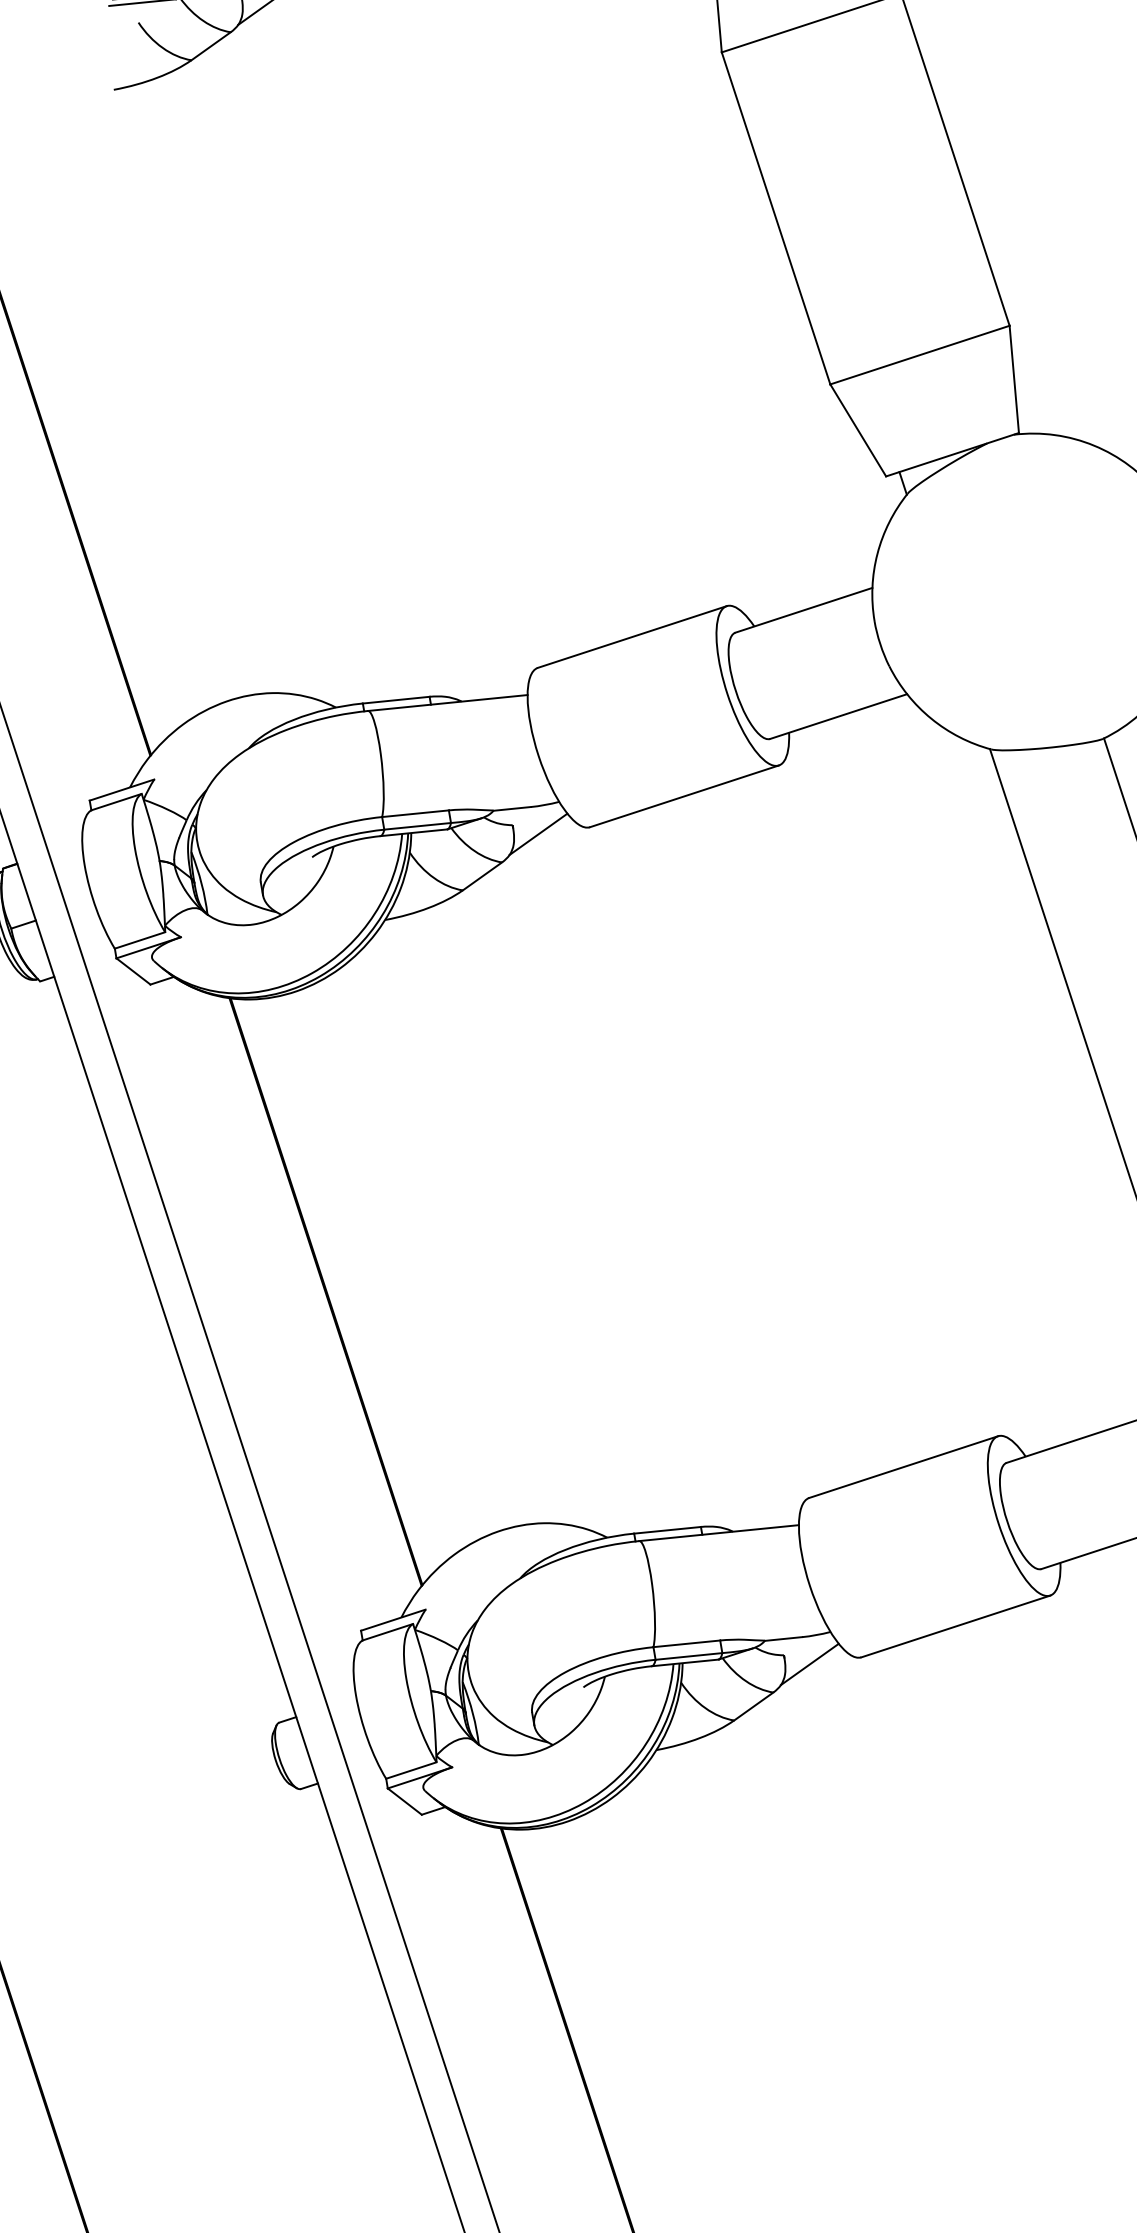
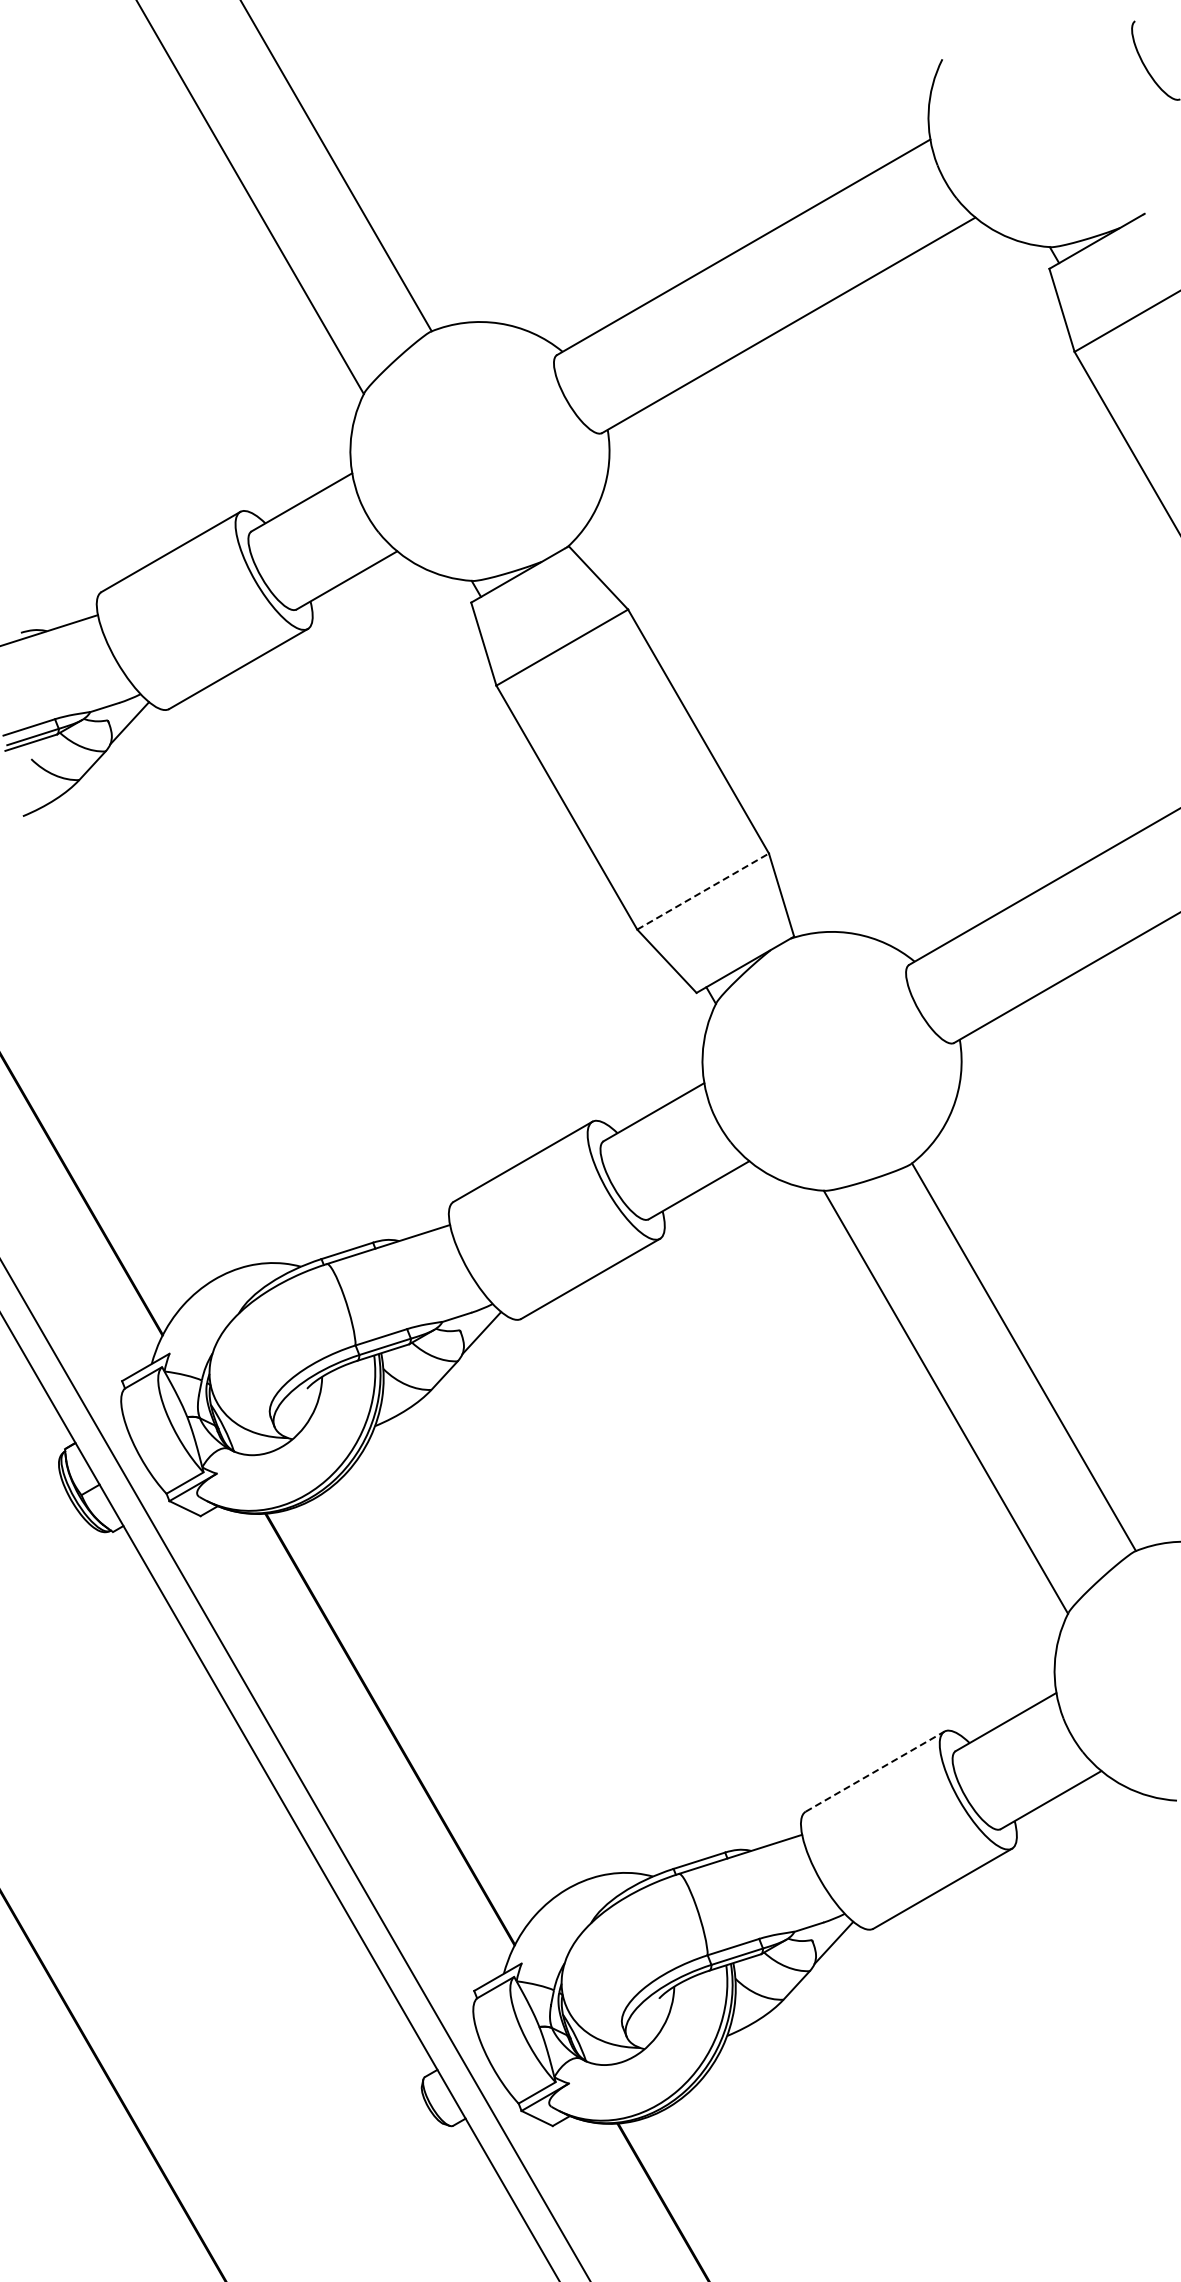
line: (920, 355) -> (703, 891), solid -> dashed
line: (904, 1467) -> (875, 1771), solid -> dashed

